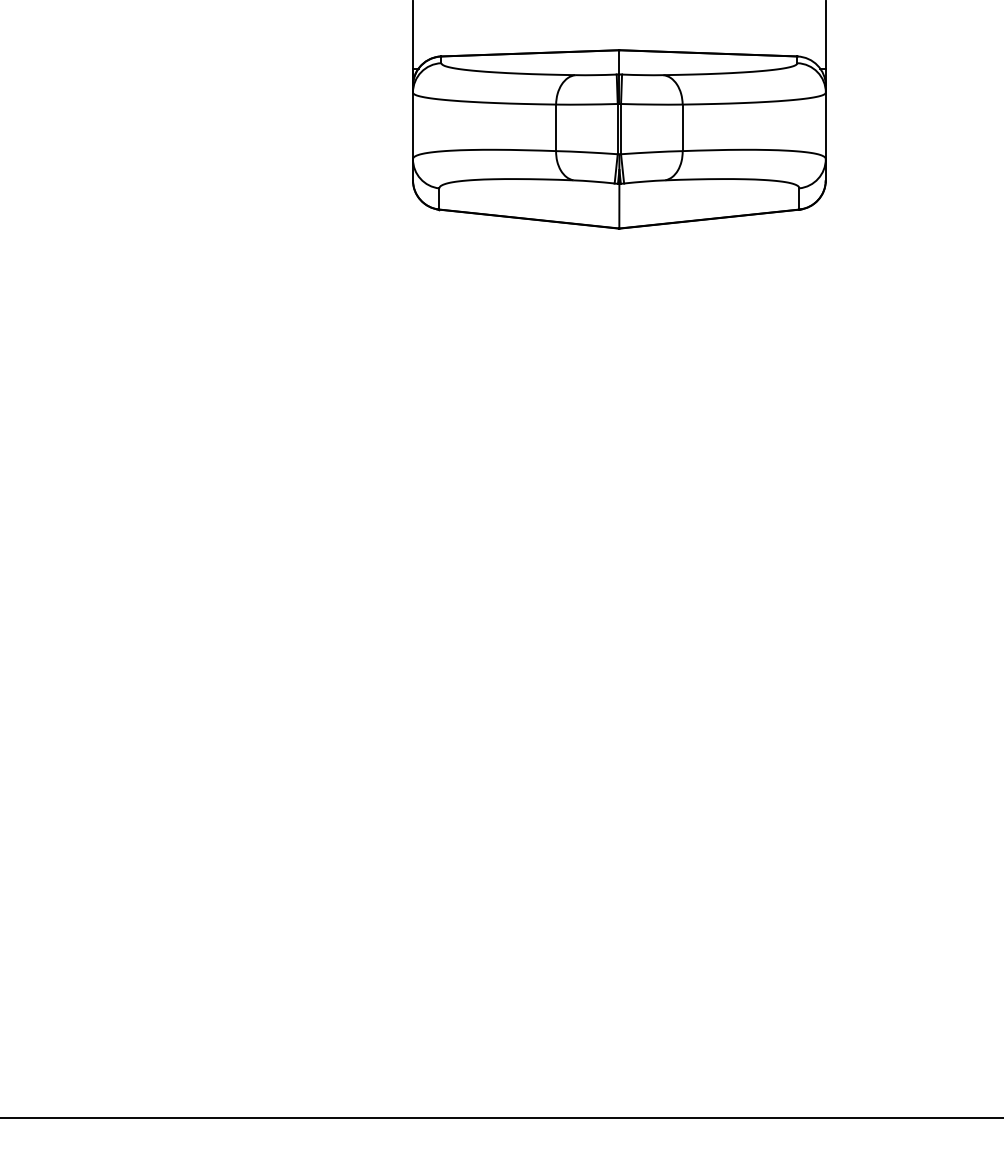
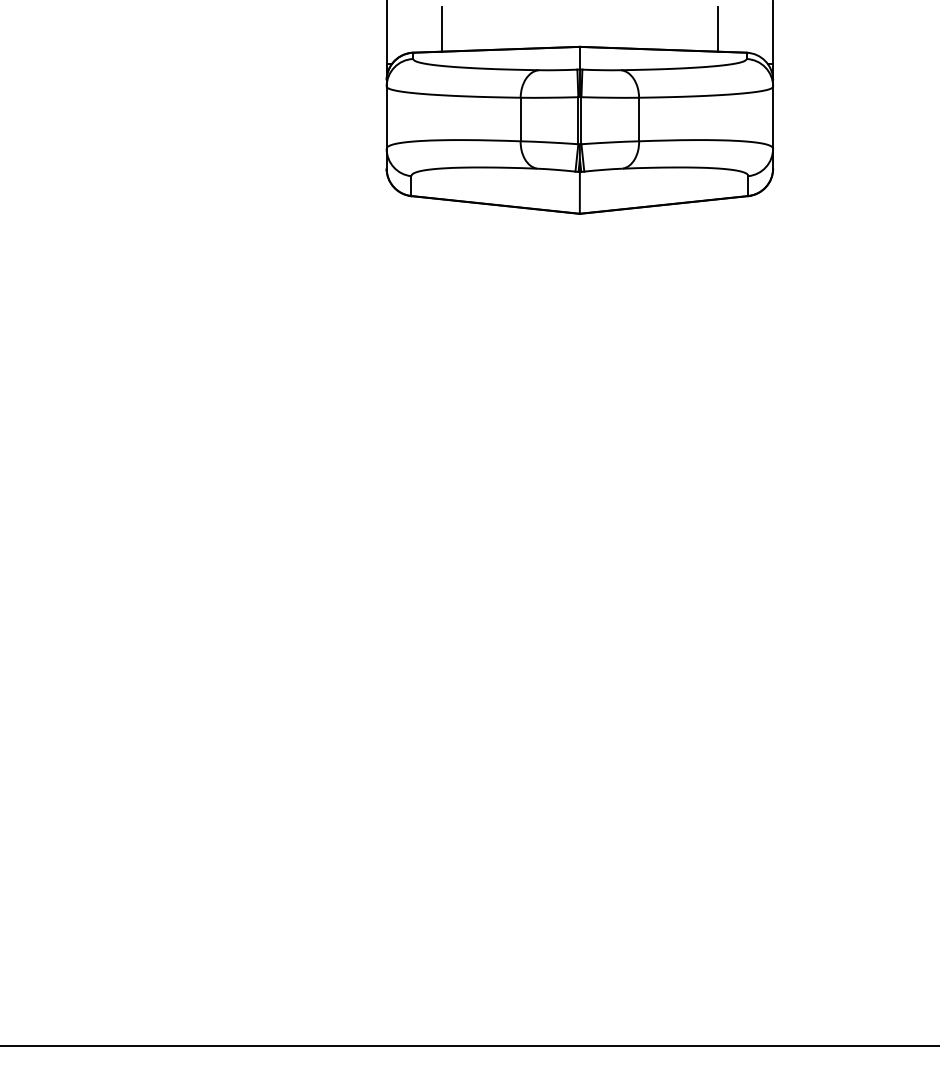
line: (471, 30) -> (441, 28), added
line: (766, 30) -> (717, 28), added

